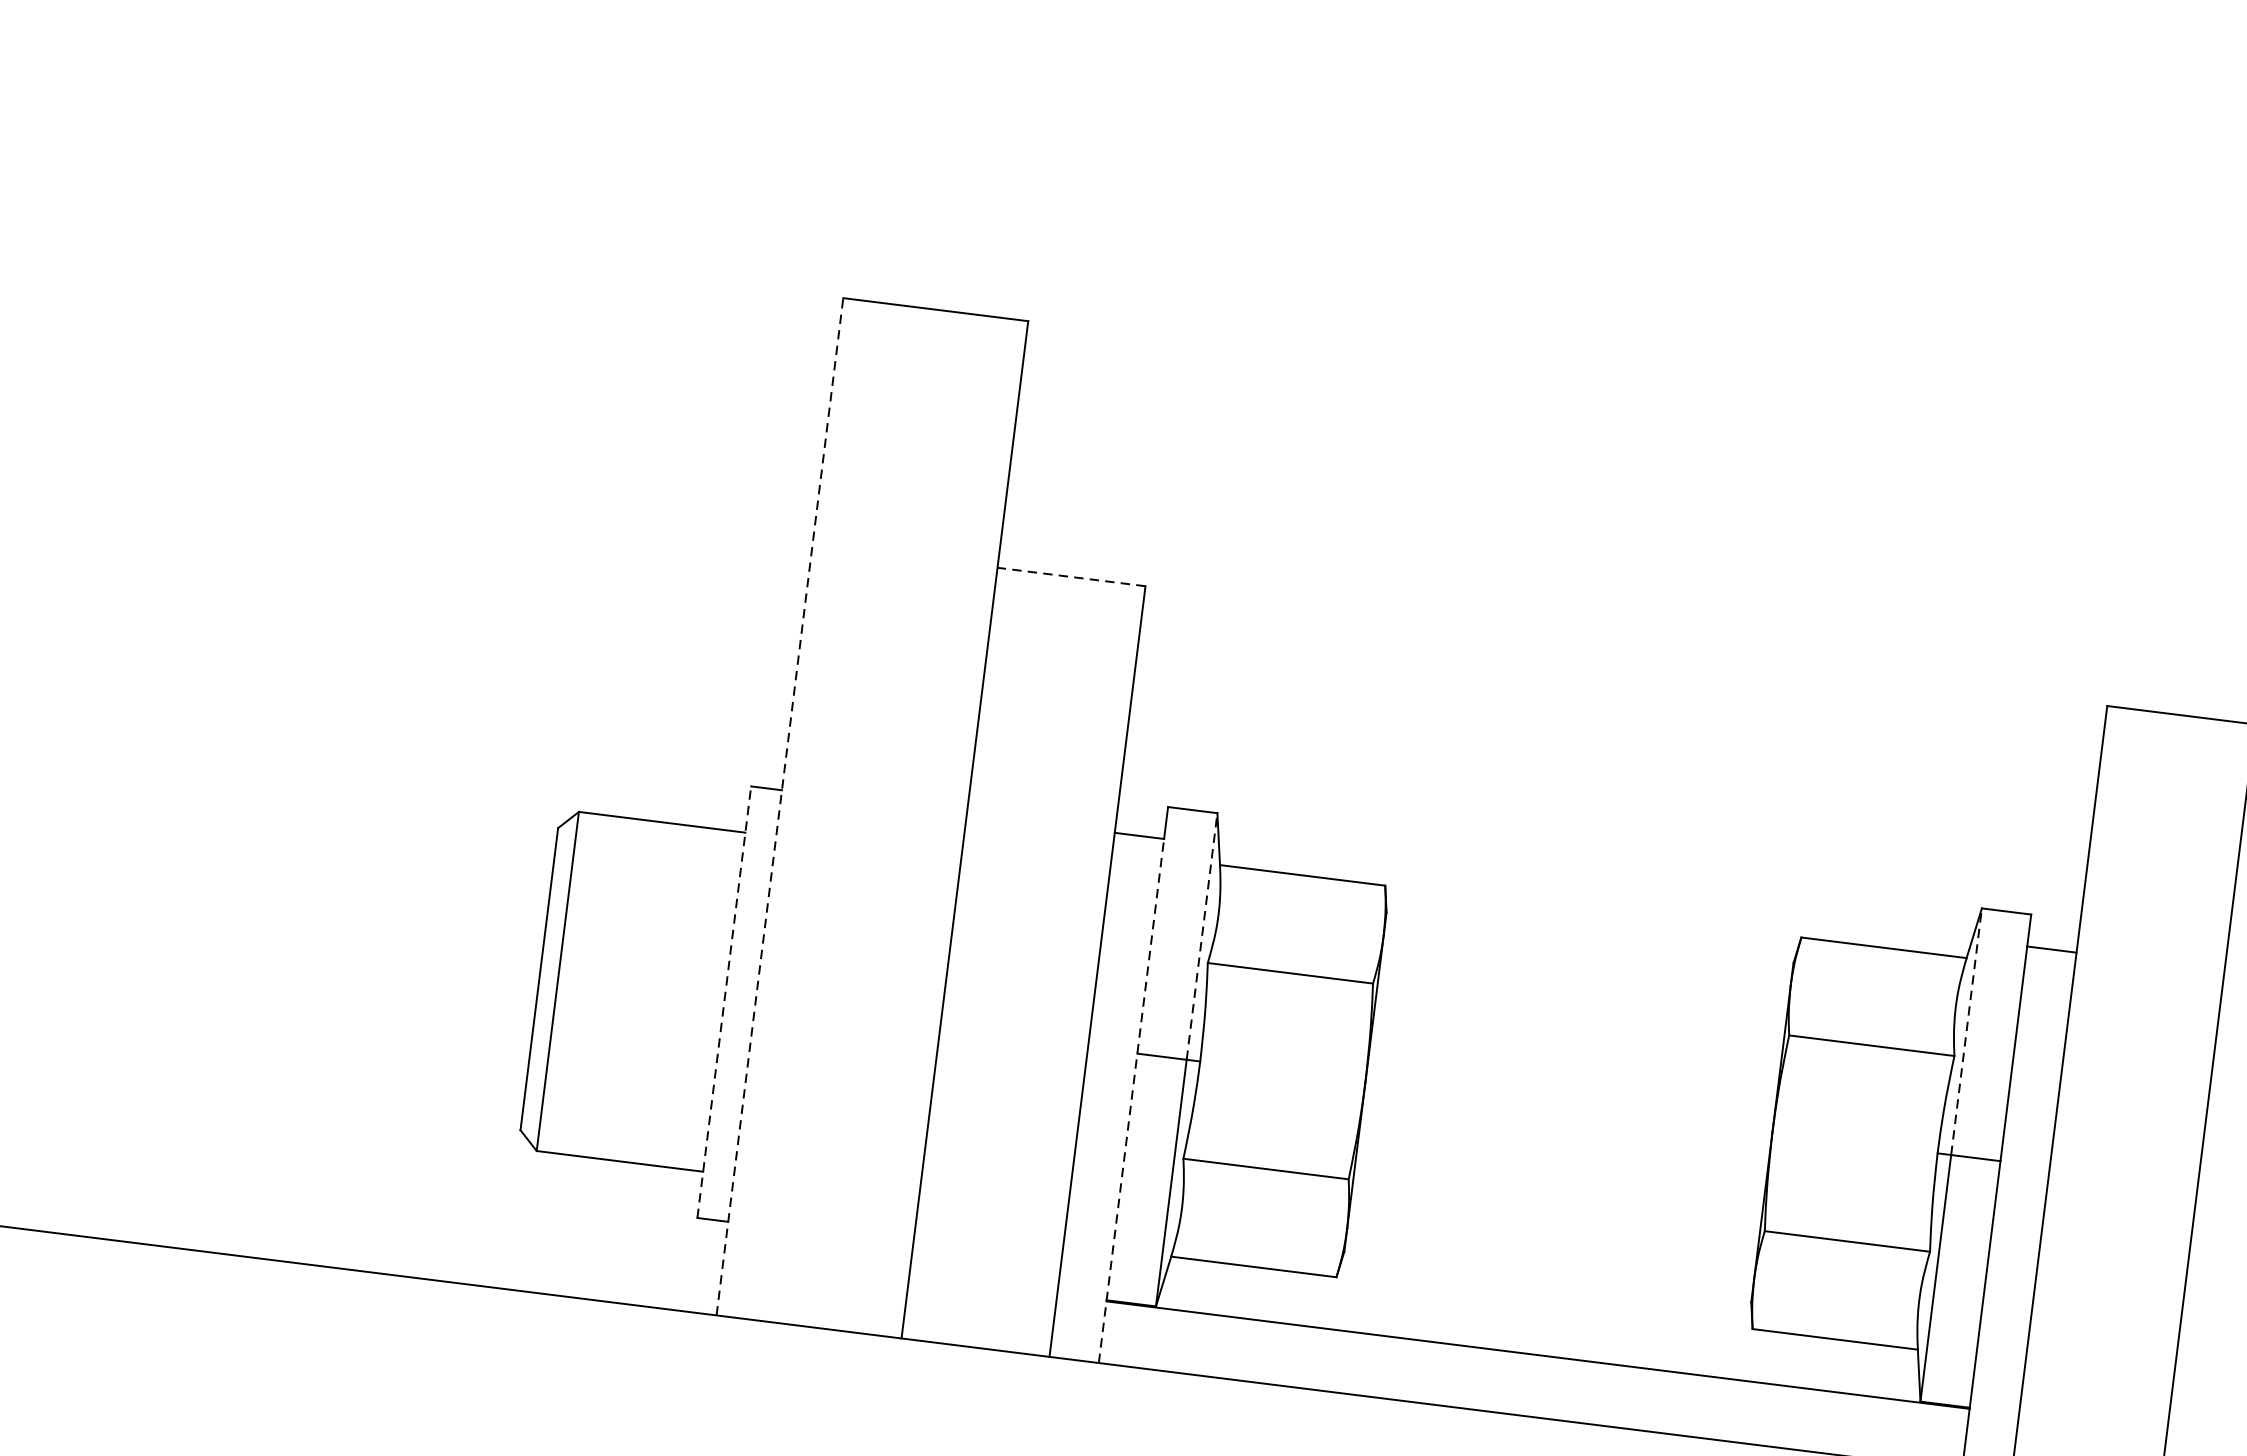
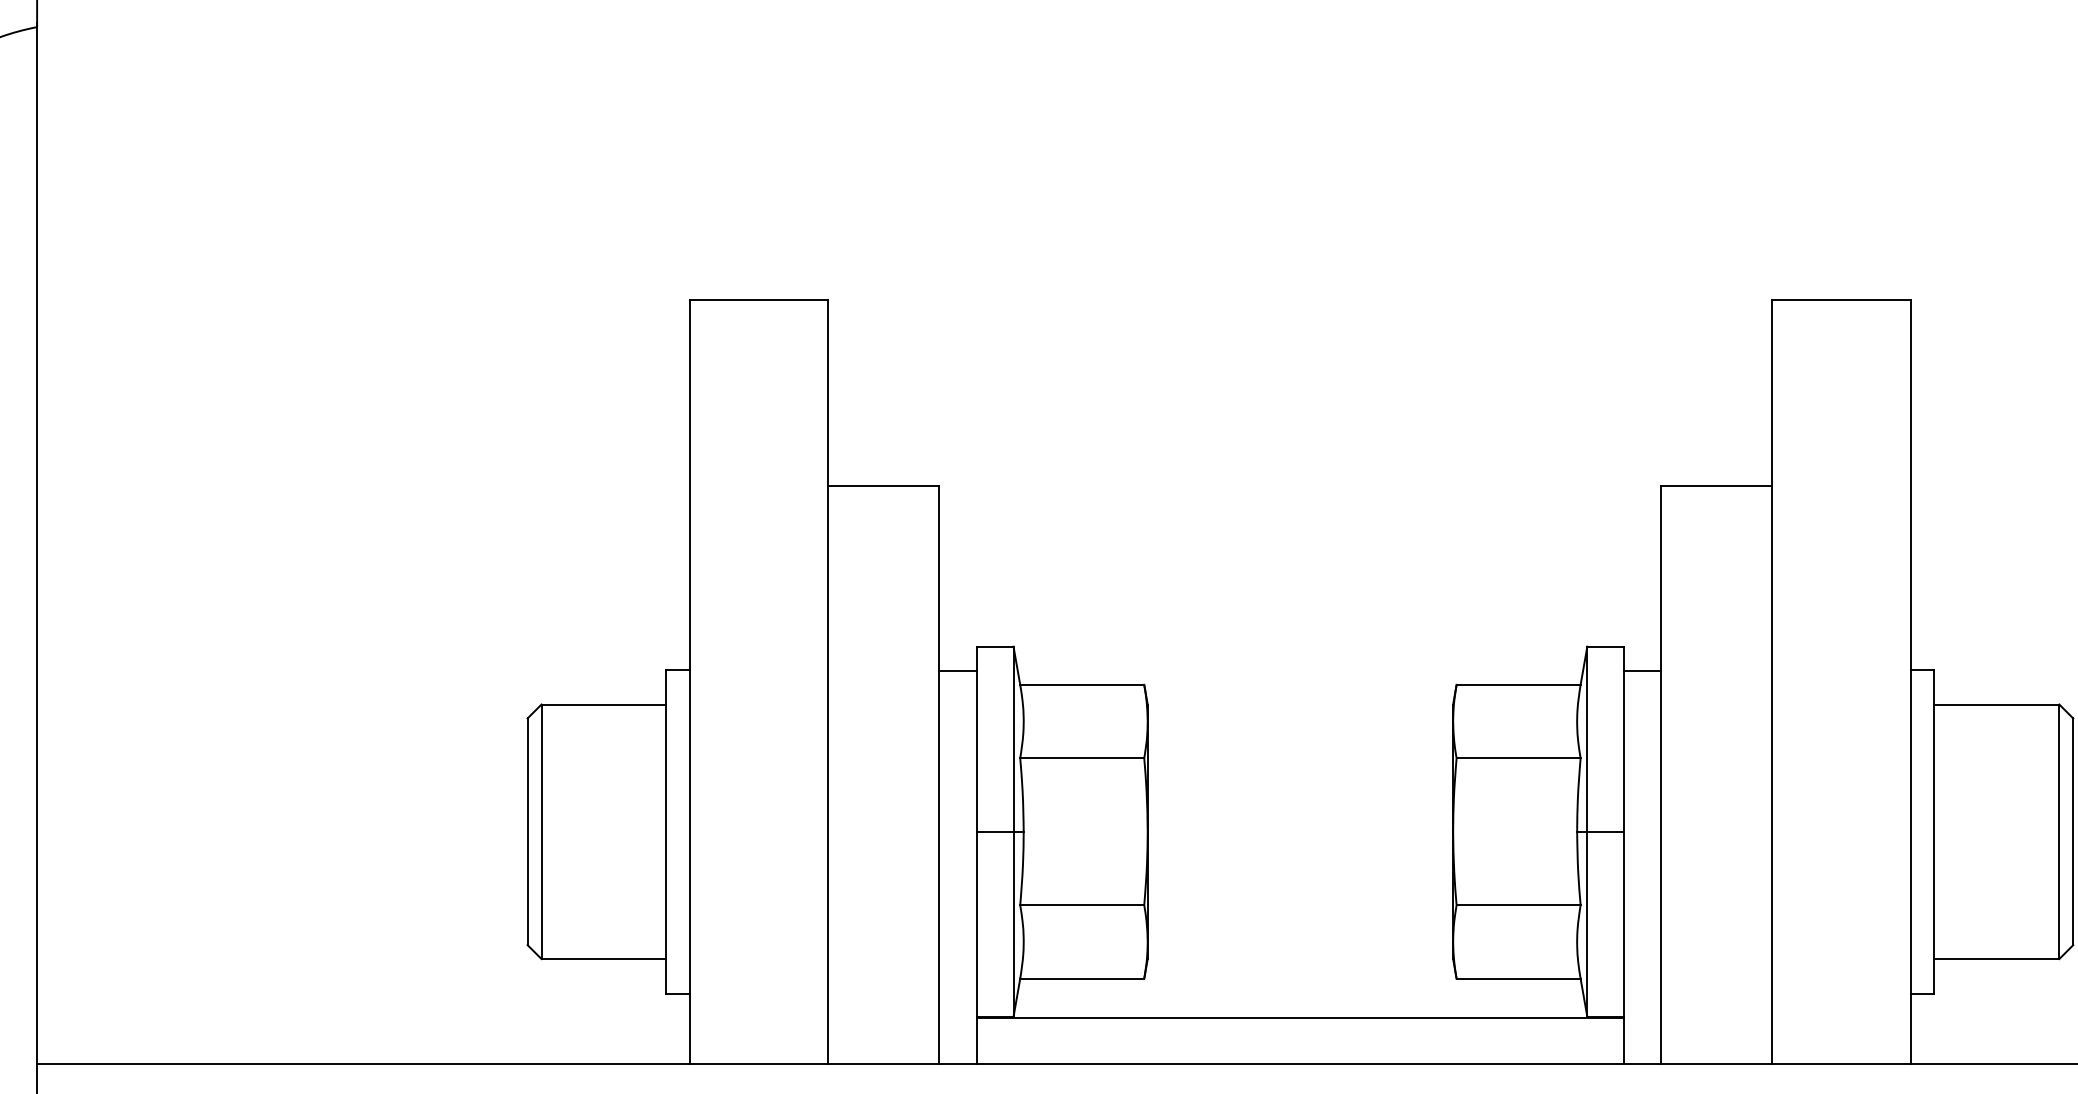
line: (1070, 576) -> (883, 485), dashed -> solid
line: (779, 807) -> (689, 682), dashed -> solid
line: (1201, 936) -> (1013, 739), dashed -> solid
line: (724, 1001) -> (666, 831), dashed -> solid
line: (1966, 1032) -> (1587, 739), dashed -> solid
line: (1131, 1101) -> (976, 867), dashed -> solid

